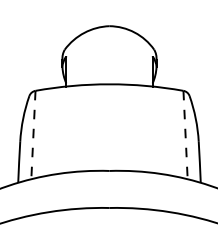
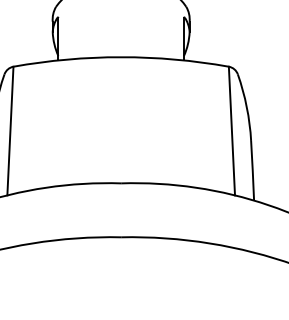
line: (33, 135) -> (10, 131), dashed -> solid
line: (185, 135) -> (231, 131), dashed -> solid

